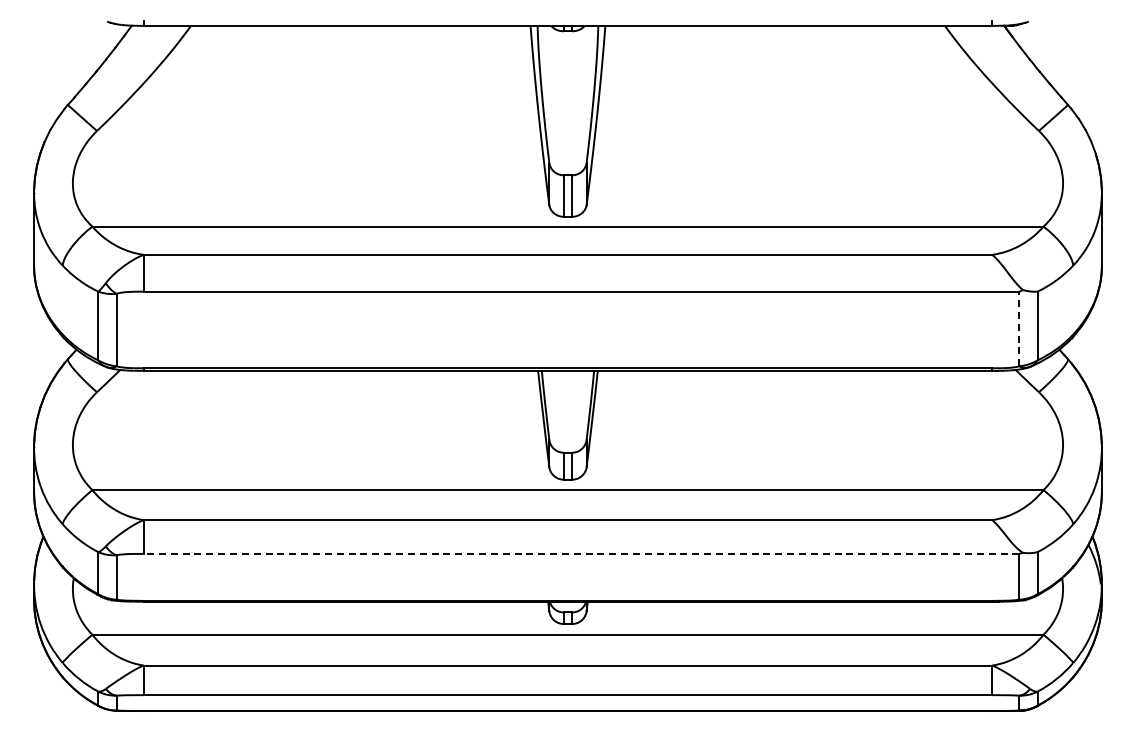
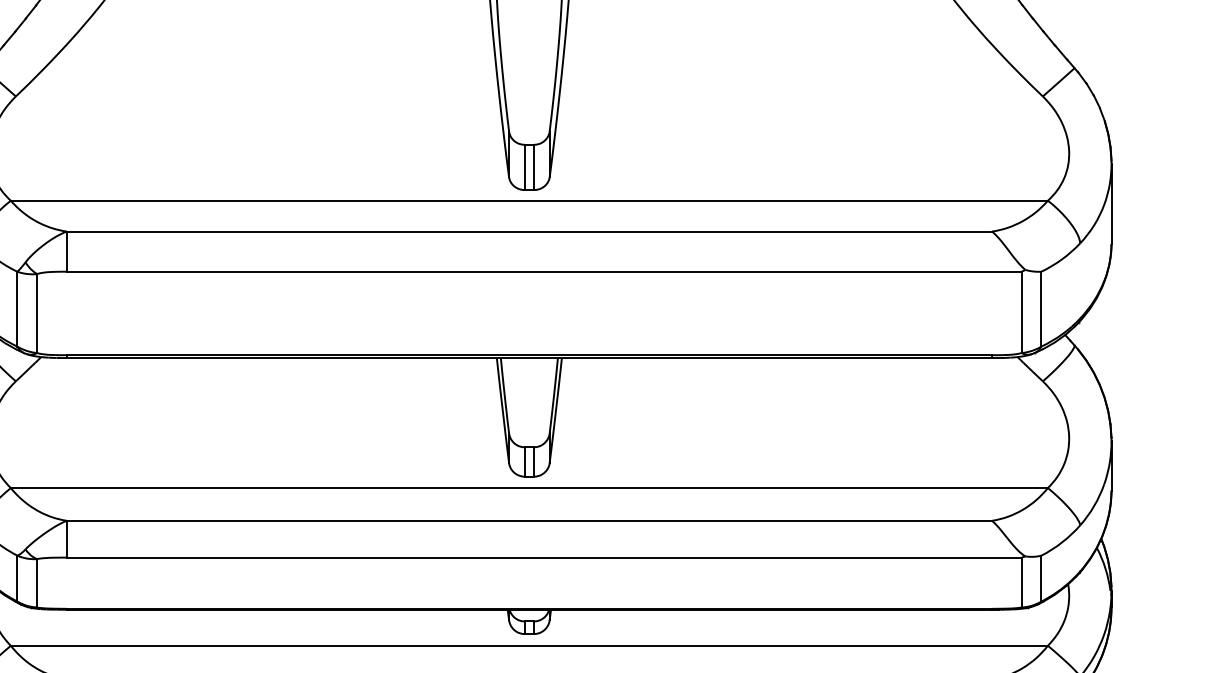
line: (1019, 328) -> (1021, 311), dashed -> solid
line: (581, 553) -> (544, 557), dashed -> solid

